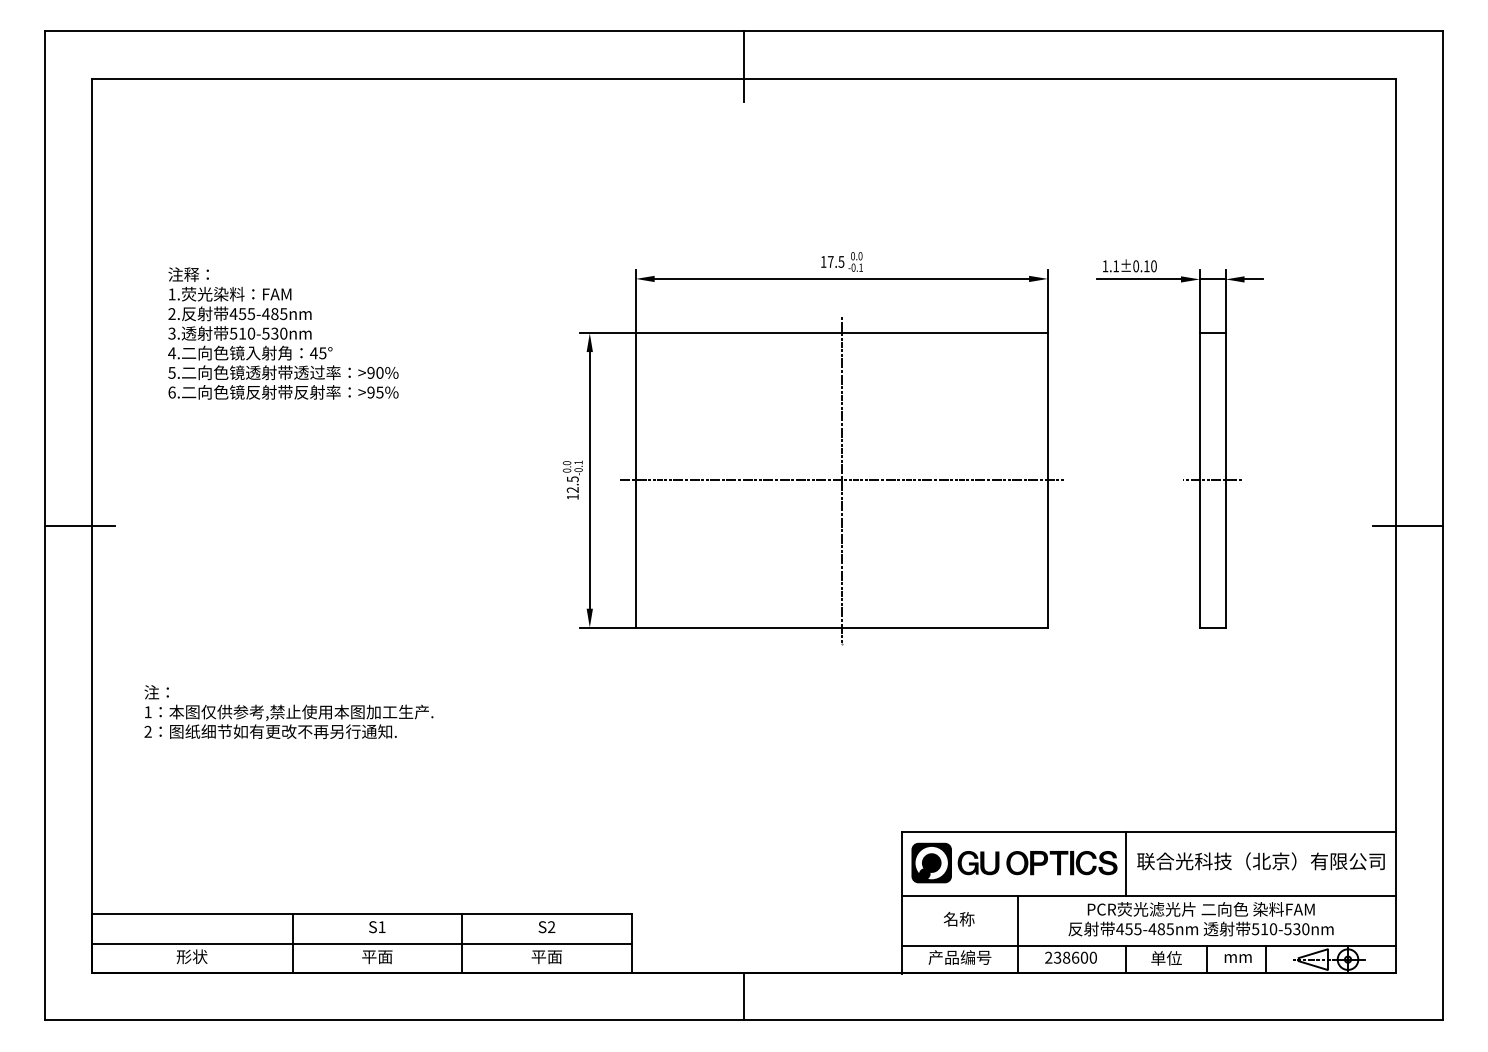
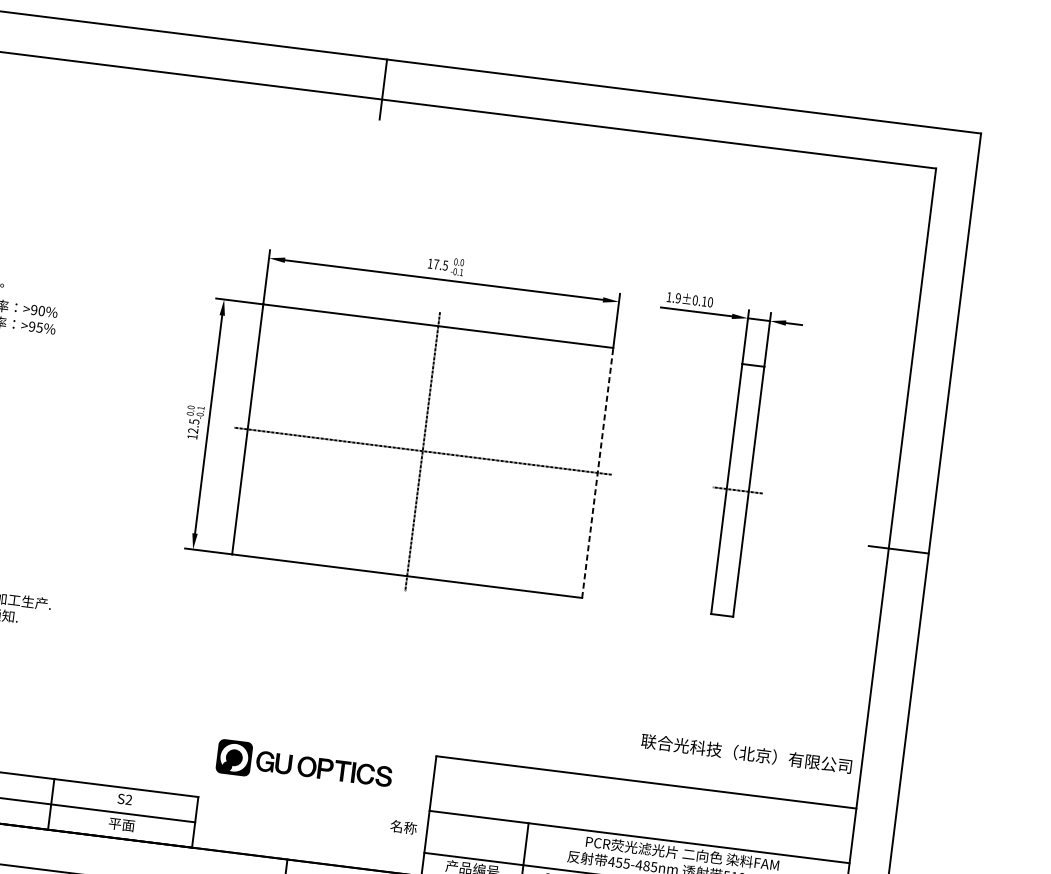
text: (1115, 266) -> (677, 298), 1.1±0.10 -> 1.9±0.10
line: (1047, 479) -> (597, 472), solid -> dashed
text: (1260, 861) -> (746, 753), moved
part: (1014, 862) -> (304, 766), moved
line: (1126, 864) -> (623, 807), removed
text: (958, 918) -> (403, 826), moved

